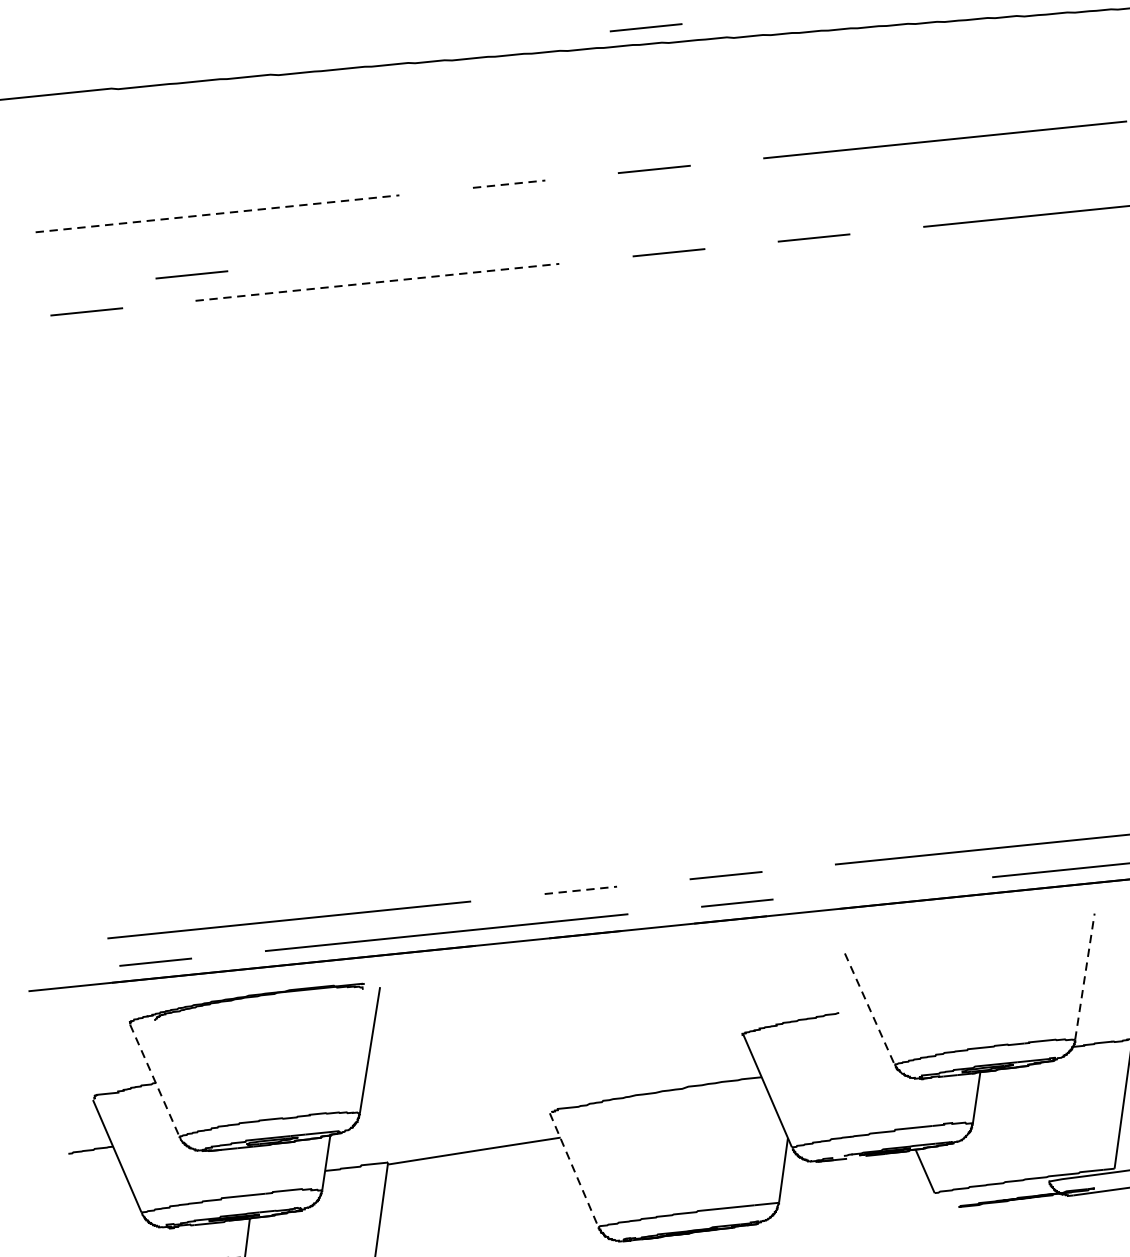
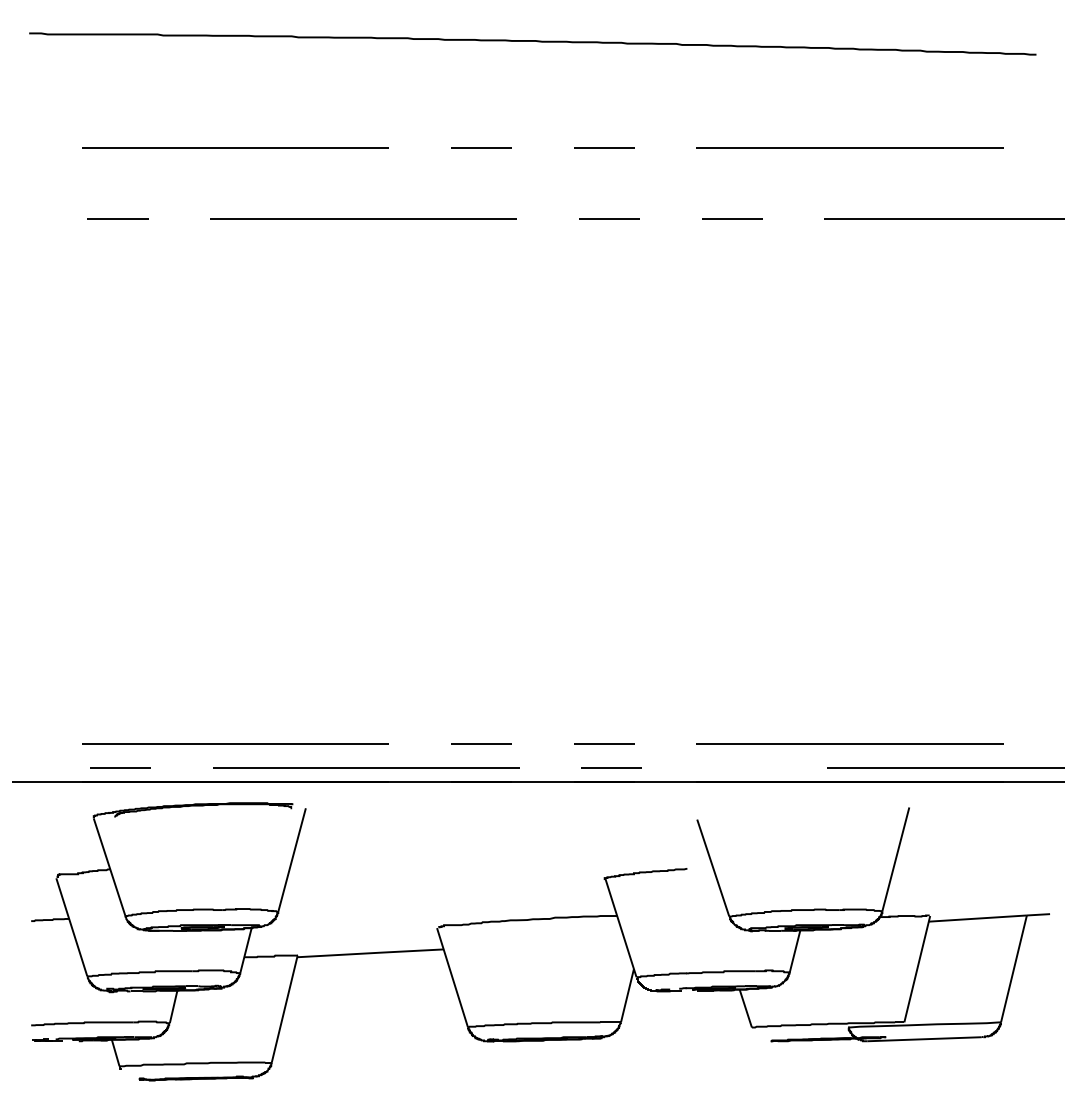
line: (645, 27) -> (609, 28), removed
line: (508, 184) -> (481, 148), dashed -> solid
line: (217, 214) -> (235, 148), dashed -> solid
line: (191, 274) -> (208, 196), removed
line: (377, 281) -> (363, 218), dashed -> solid
line: (580, 890) -> (481, 744), dashed -> solid
line: (1084, 976) -> (895, 859), dashed -> solid
line: (870, 1009) -> (713, 868), dashed -> solid
line: (154, 1080) -> (109, 867), dashed -> solid
line: (574, 1171) -> (452, 978), dashed -> solid

